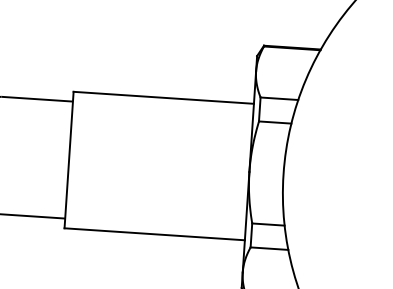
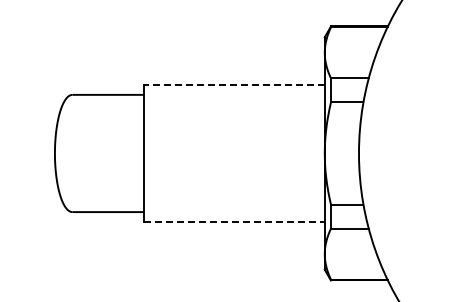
line: (162, 98) -> (233, 85), solid -> dashed
line: (154, 233) -> (234, 221), solid -> dashed

